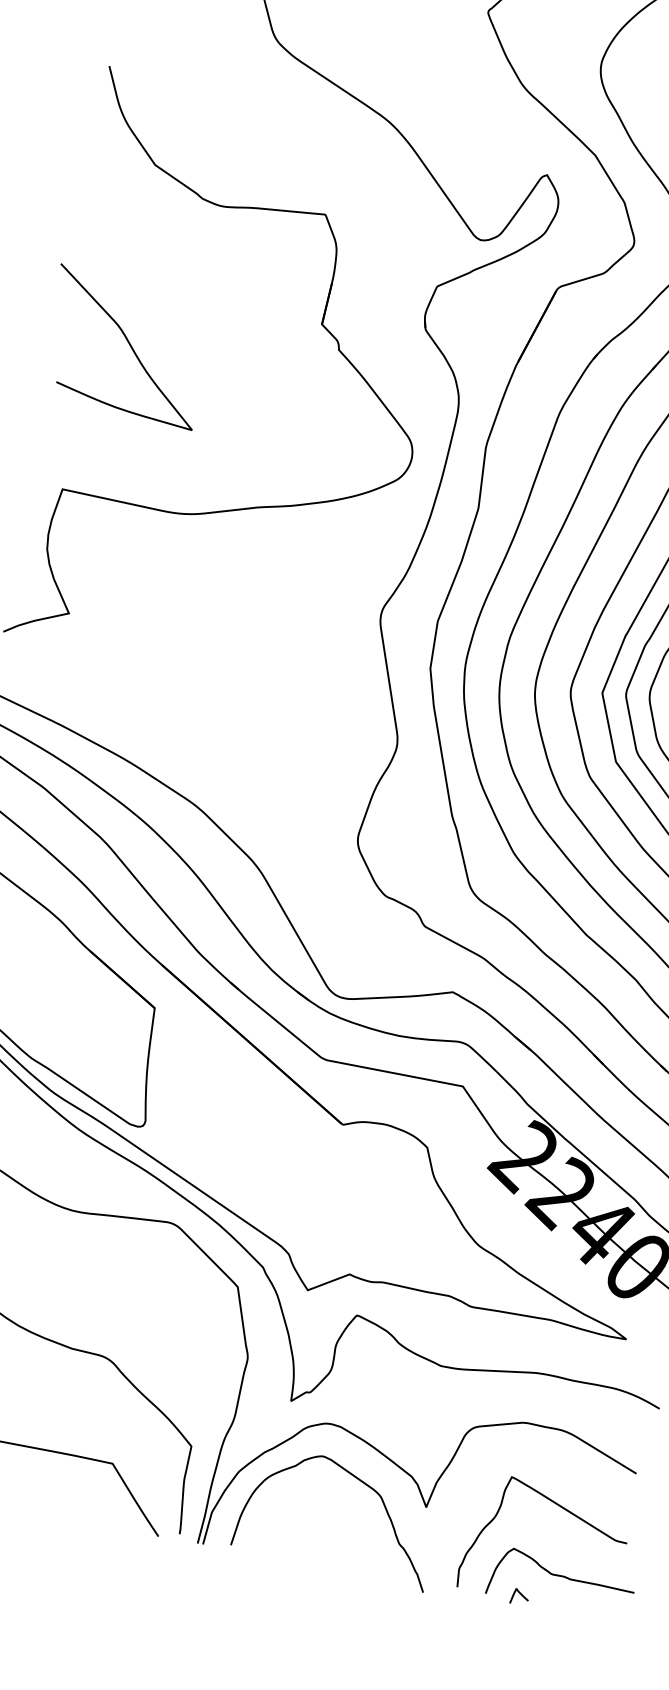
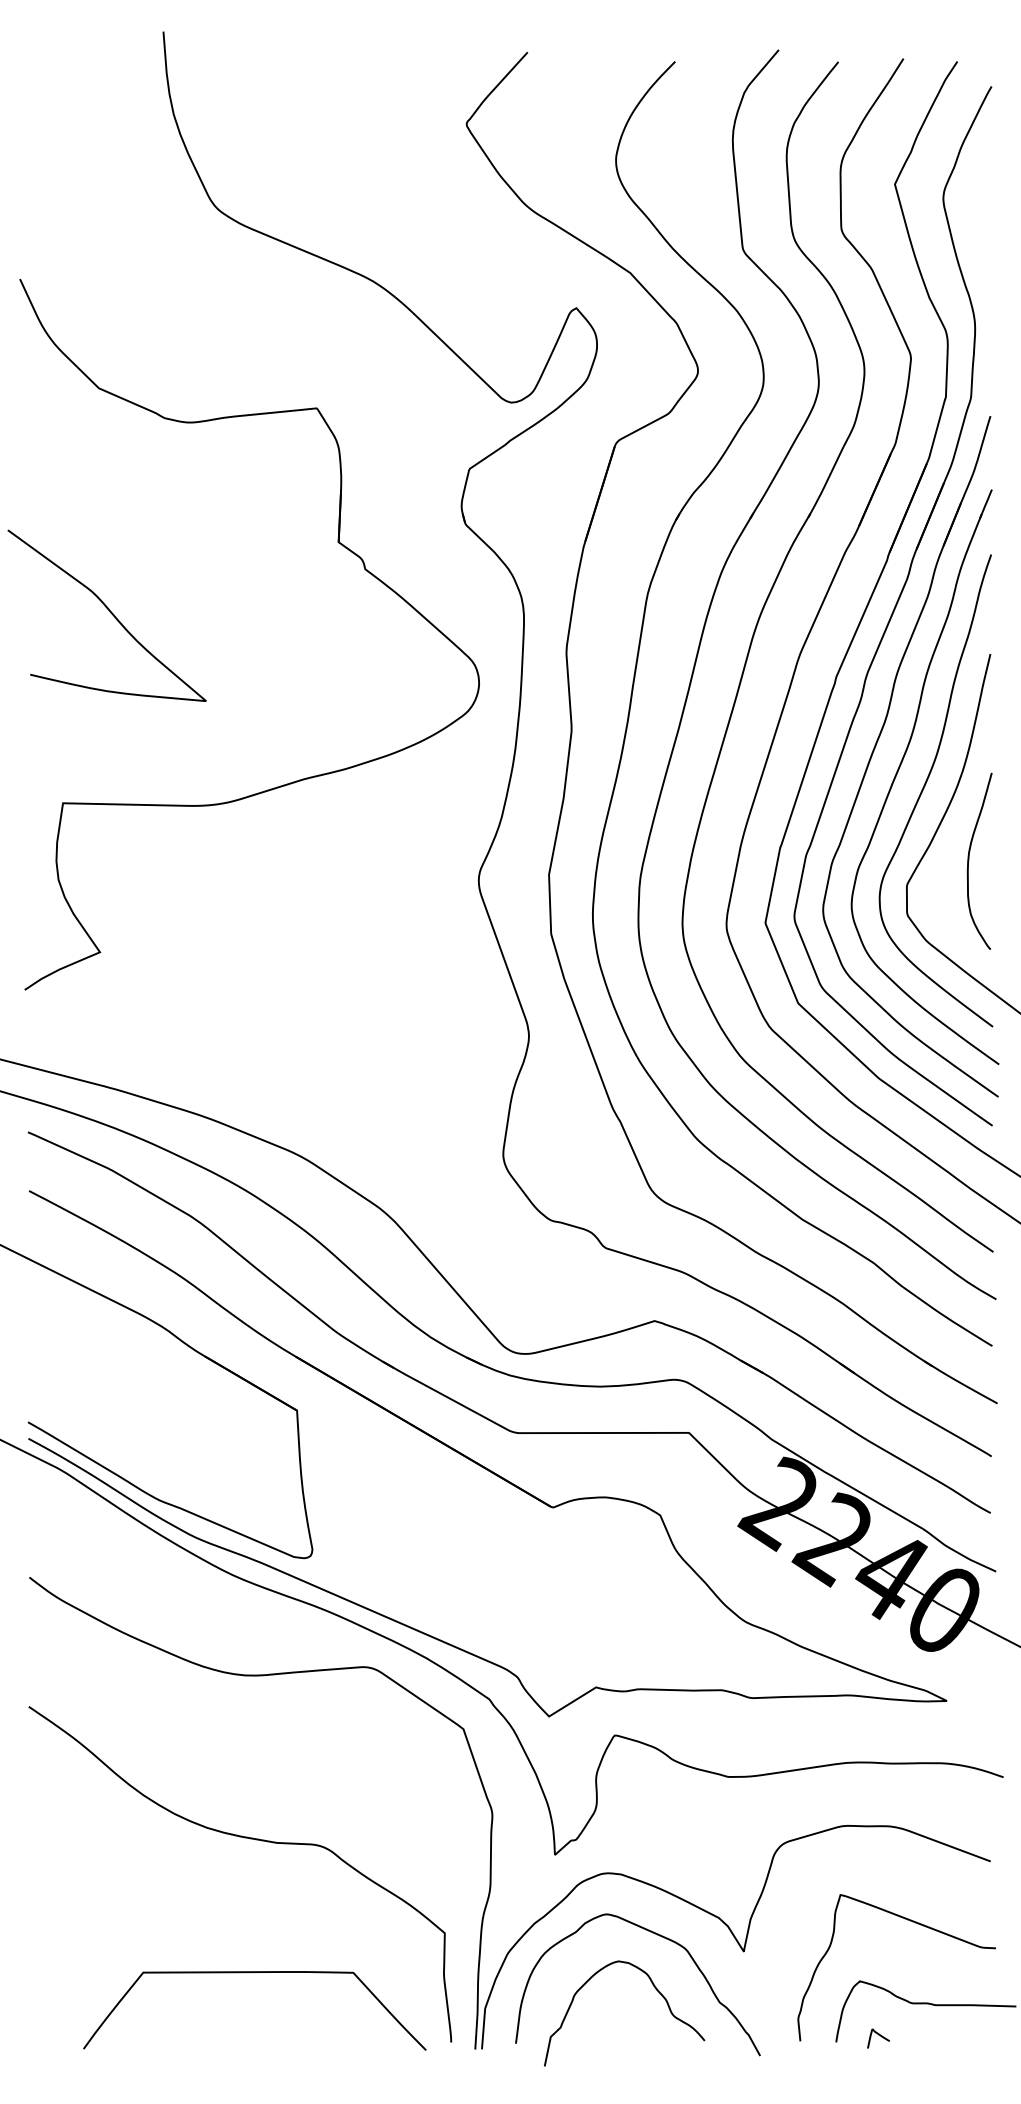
curve: (350, 1523) -> (655, 1989), added

